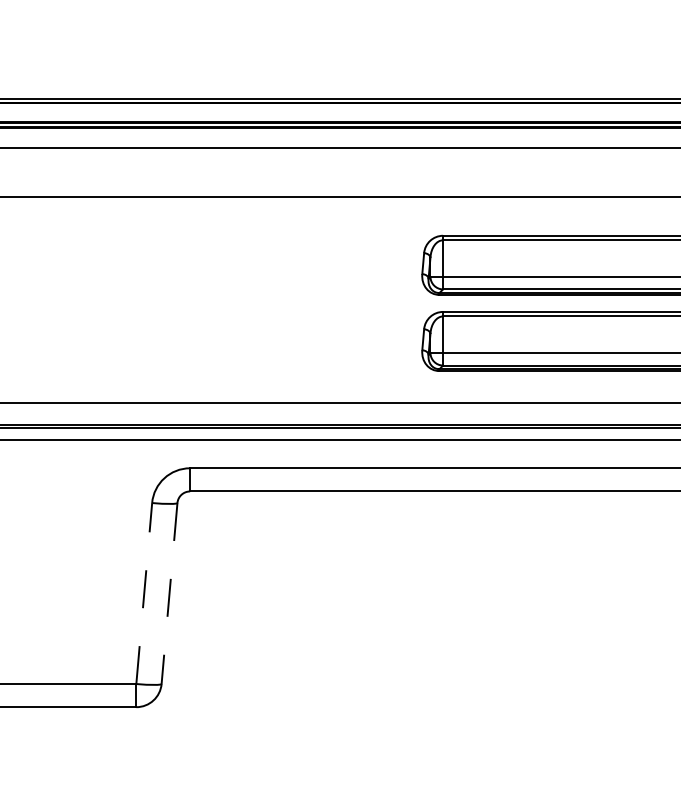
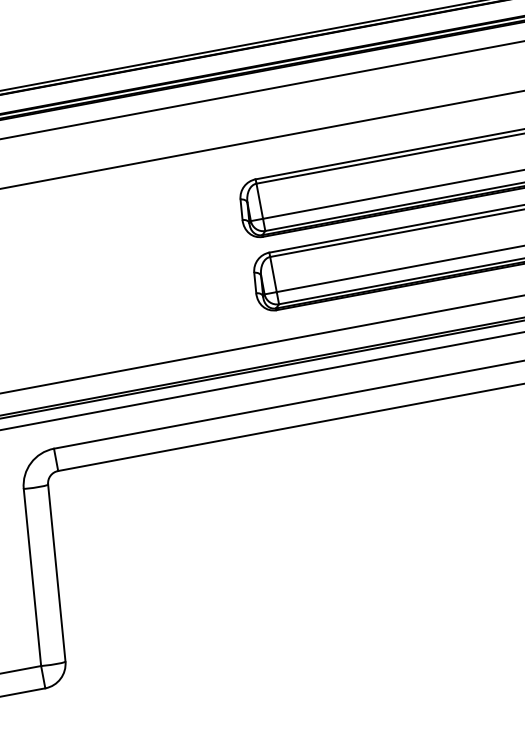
line: (144, 593) -> (32, 577), dashed -> solid
line: (169, 593) -> (56, 572), dashed -> solid

